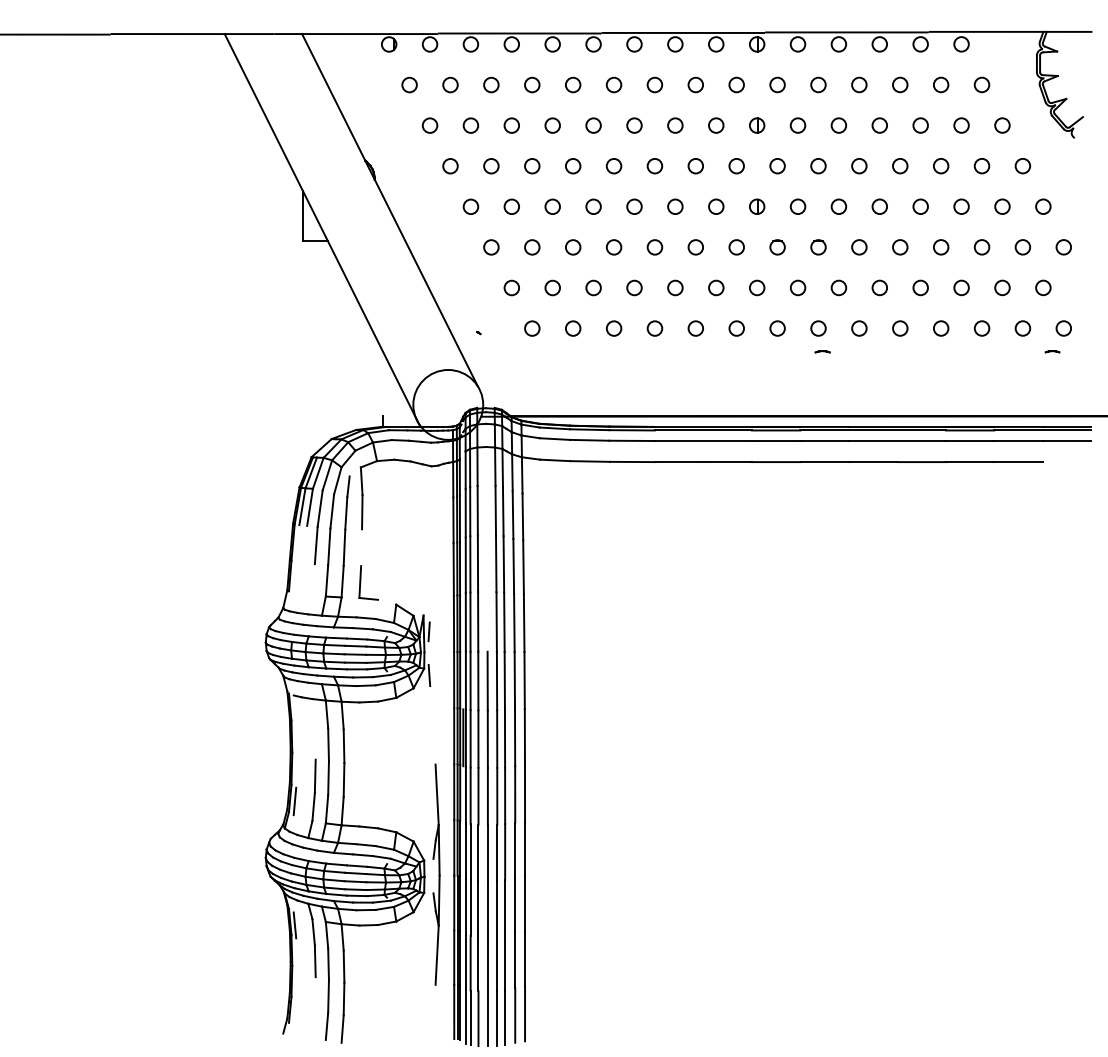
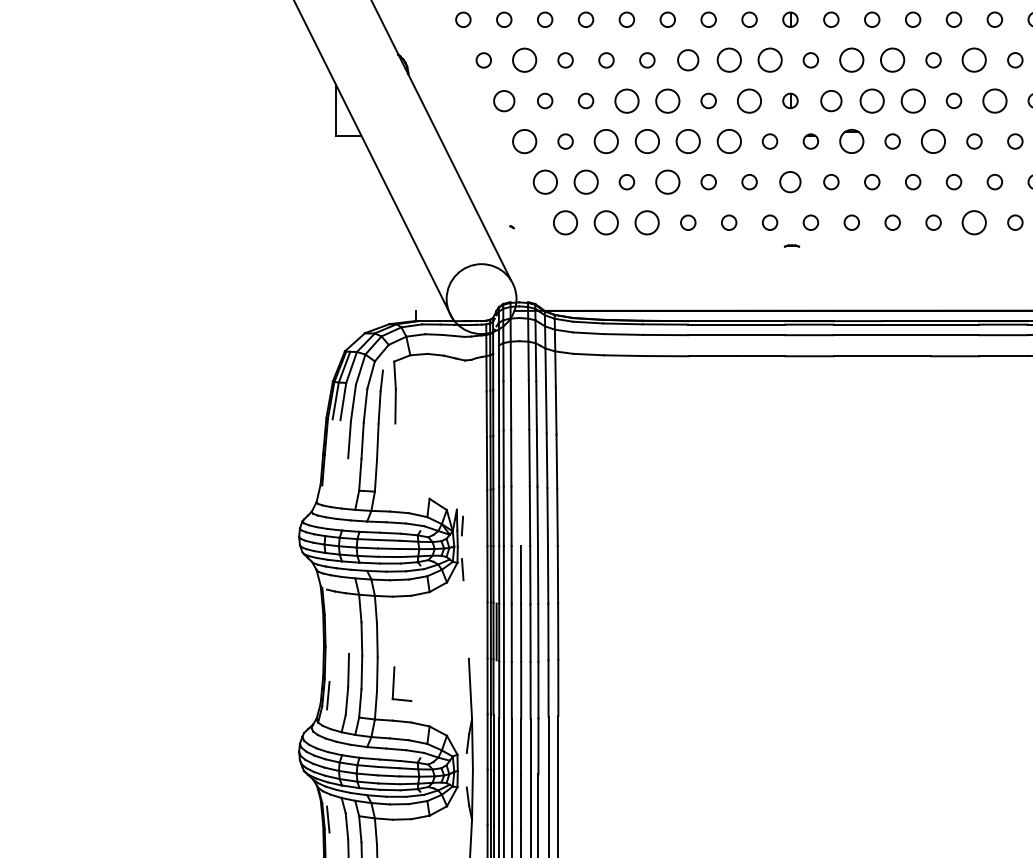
circle: (491, 166) -> (524, 60), size x1.6
circle: (654, 166) -> (687, 60), size x1.4
circle: (695, 166) -> (728, 60), size x1.6
circle: (736, 166) -> (769, 60), size x1.6
circle: (818, 166) -> (851, 60), size x1.6
circle: (859, 166) -> (892, 60), size x1.6
circle: (941, 166) -> (974, 60), size x1.6
circle: (470, 206) -> (503, 100), size x1.4
circle: (593, 206) -> (626, 100), size x1.6
circle: (634, 206) -> (667, 100), size x1.6
circle: (716, 206) -> (749, 100), size x1.6
circle: (797, 206) -> (830, 100), size x1.4
circle: (838, 206) -> (871, 100), size x1.6
circle: (879, 206) -> (912, 100), size x1.6
circle: (961, 206) -> (994, 100), size x1.6
circle: (491, 247) -> (524, 141), size x1.6
circle: (573, 247) -> (606, 141), size x1.6
circle: (613, 247) -> (646, 141), size x1.6
circle: (654, 247) -> (687, 141), size x1.6
circle: (695, 247) -> (728, 141), size x1.6
circle: (818, 247) -> (851, 141), size x1.6
circle: (900, 247) -> (933, 141), size x1.6
circle: (511, 287) -> (544, 181), size x1.6
circle: (552, 287) -> (585, 181), size x1.6
circle: (634, 287) -> (667, 181), size x1.6
circle: (757, 287) -> (790, 181), size x1.4
circle: (532, 328) -> (565, 222), size x1.6
circle: (573, 328) -> (606, 222), size x1.6
circle: (614, 328) -> (647, 222), size x1.6
circle: (941, 328) -> (974, 222), size x1.6
line: (822, 351) -> (791, 245), moved
part: (361, 582) -> (394, 683), moved

